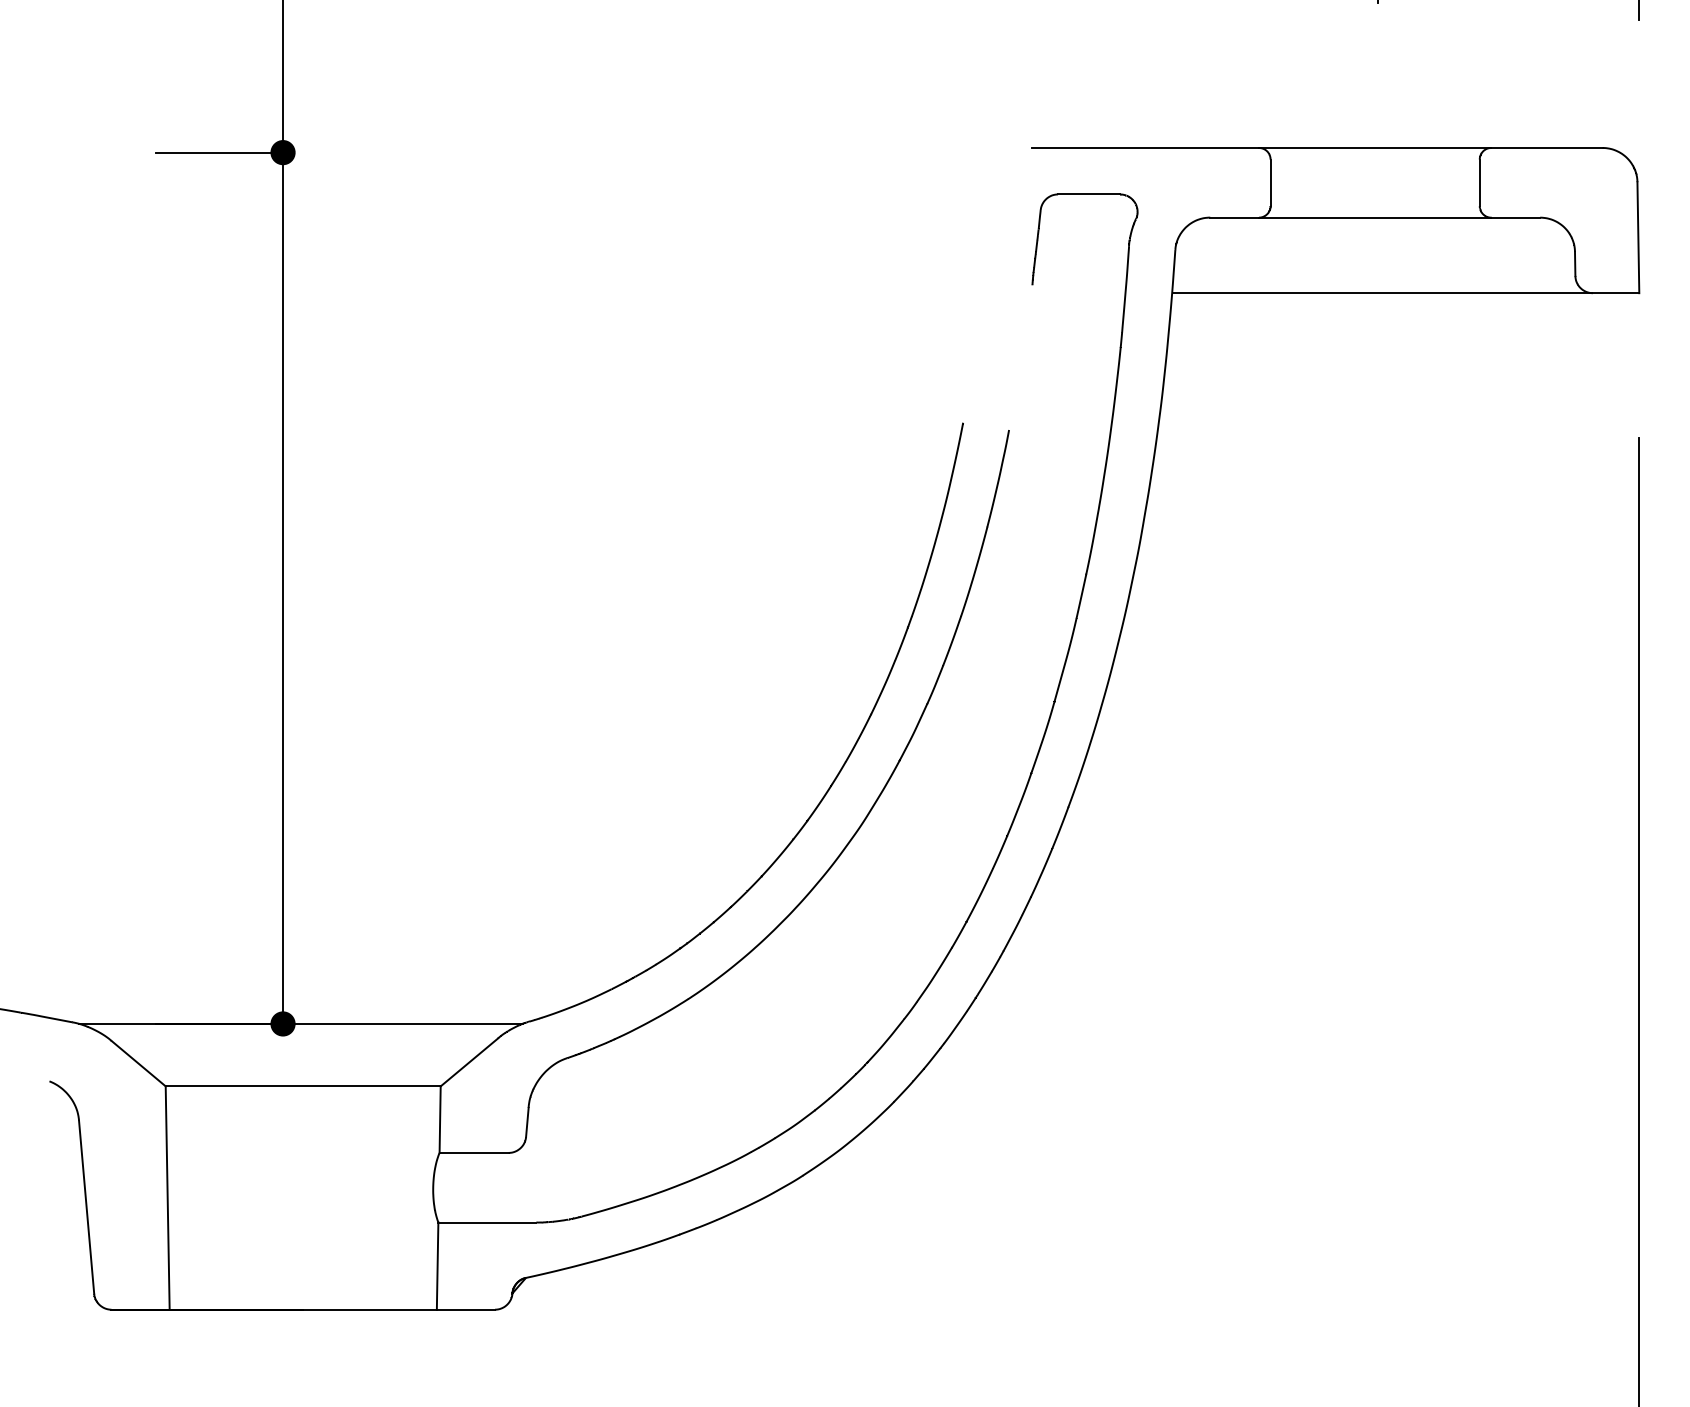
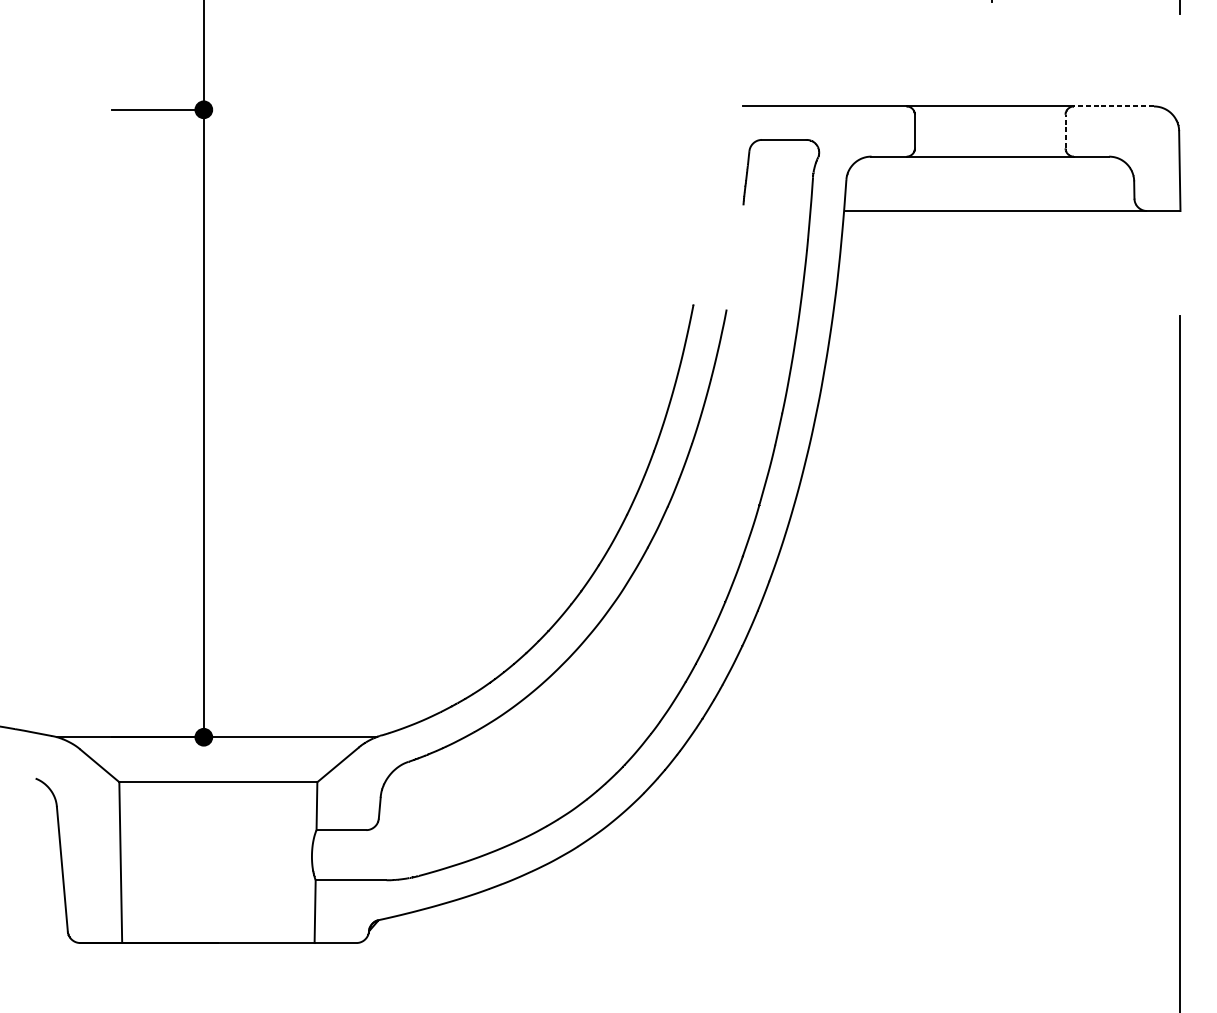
line: (1546, 147) -> (1113, 106), solid -> dashed
line: (1479, 182) -> (1065, 131), solid -> dashed

